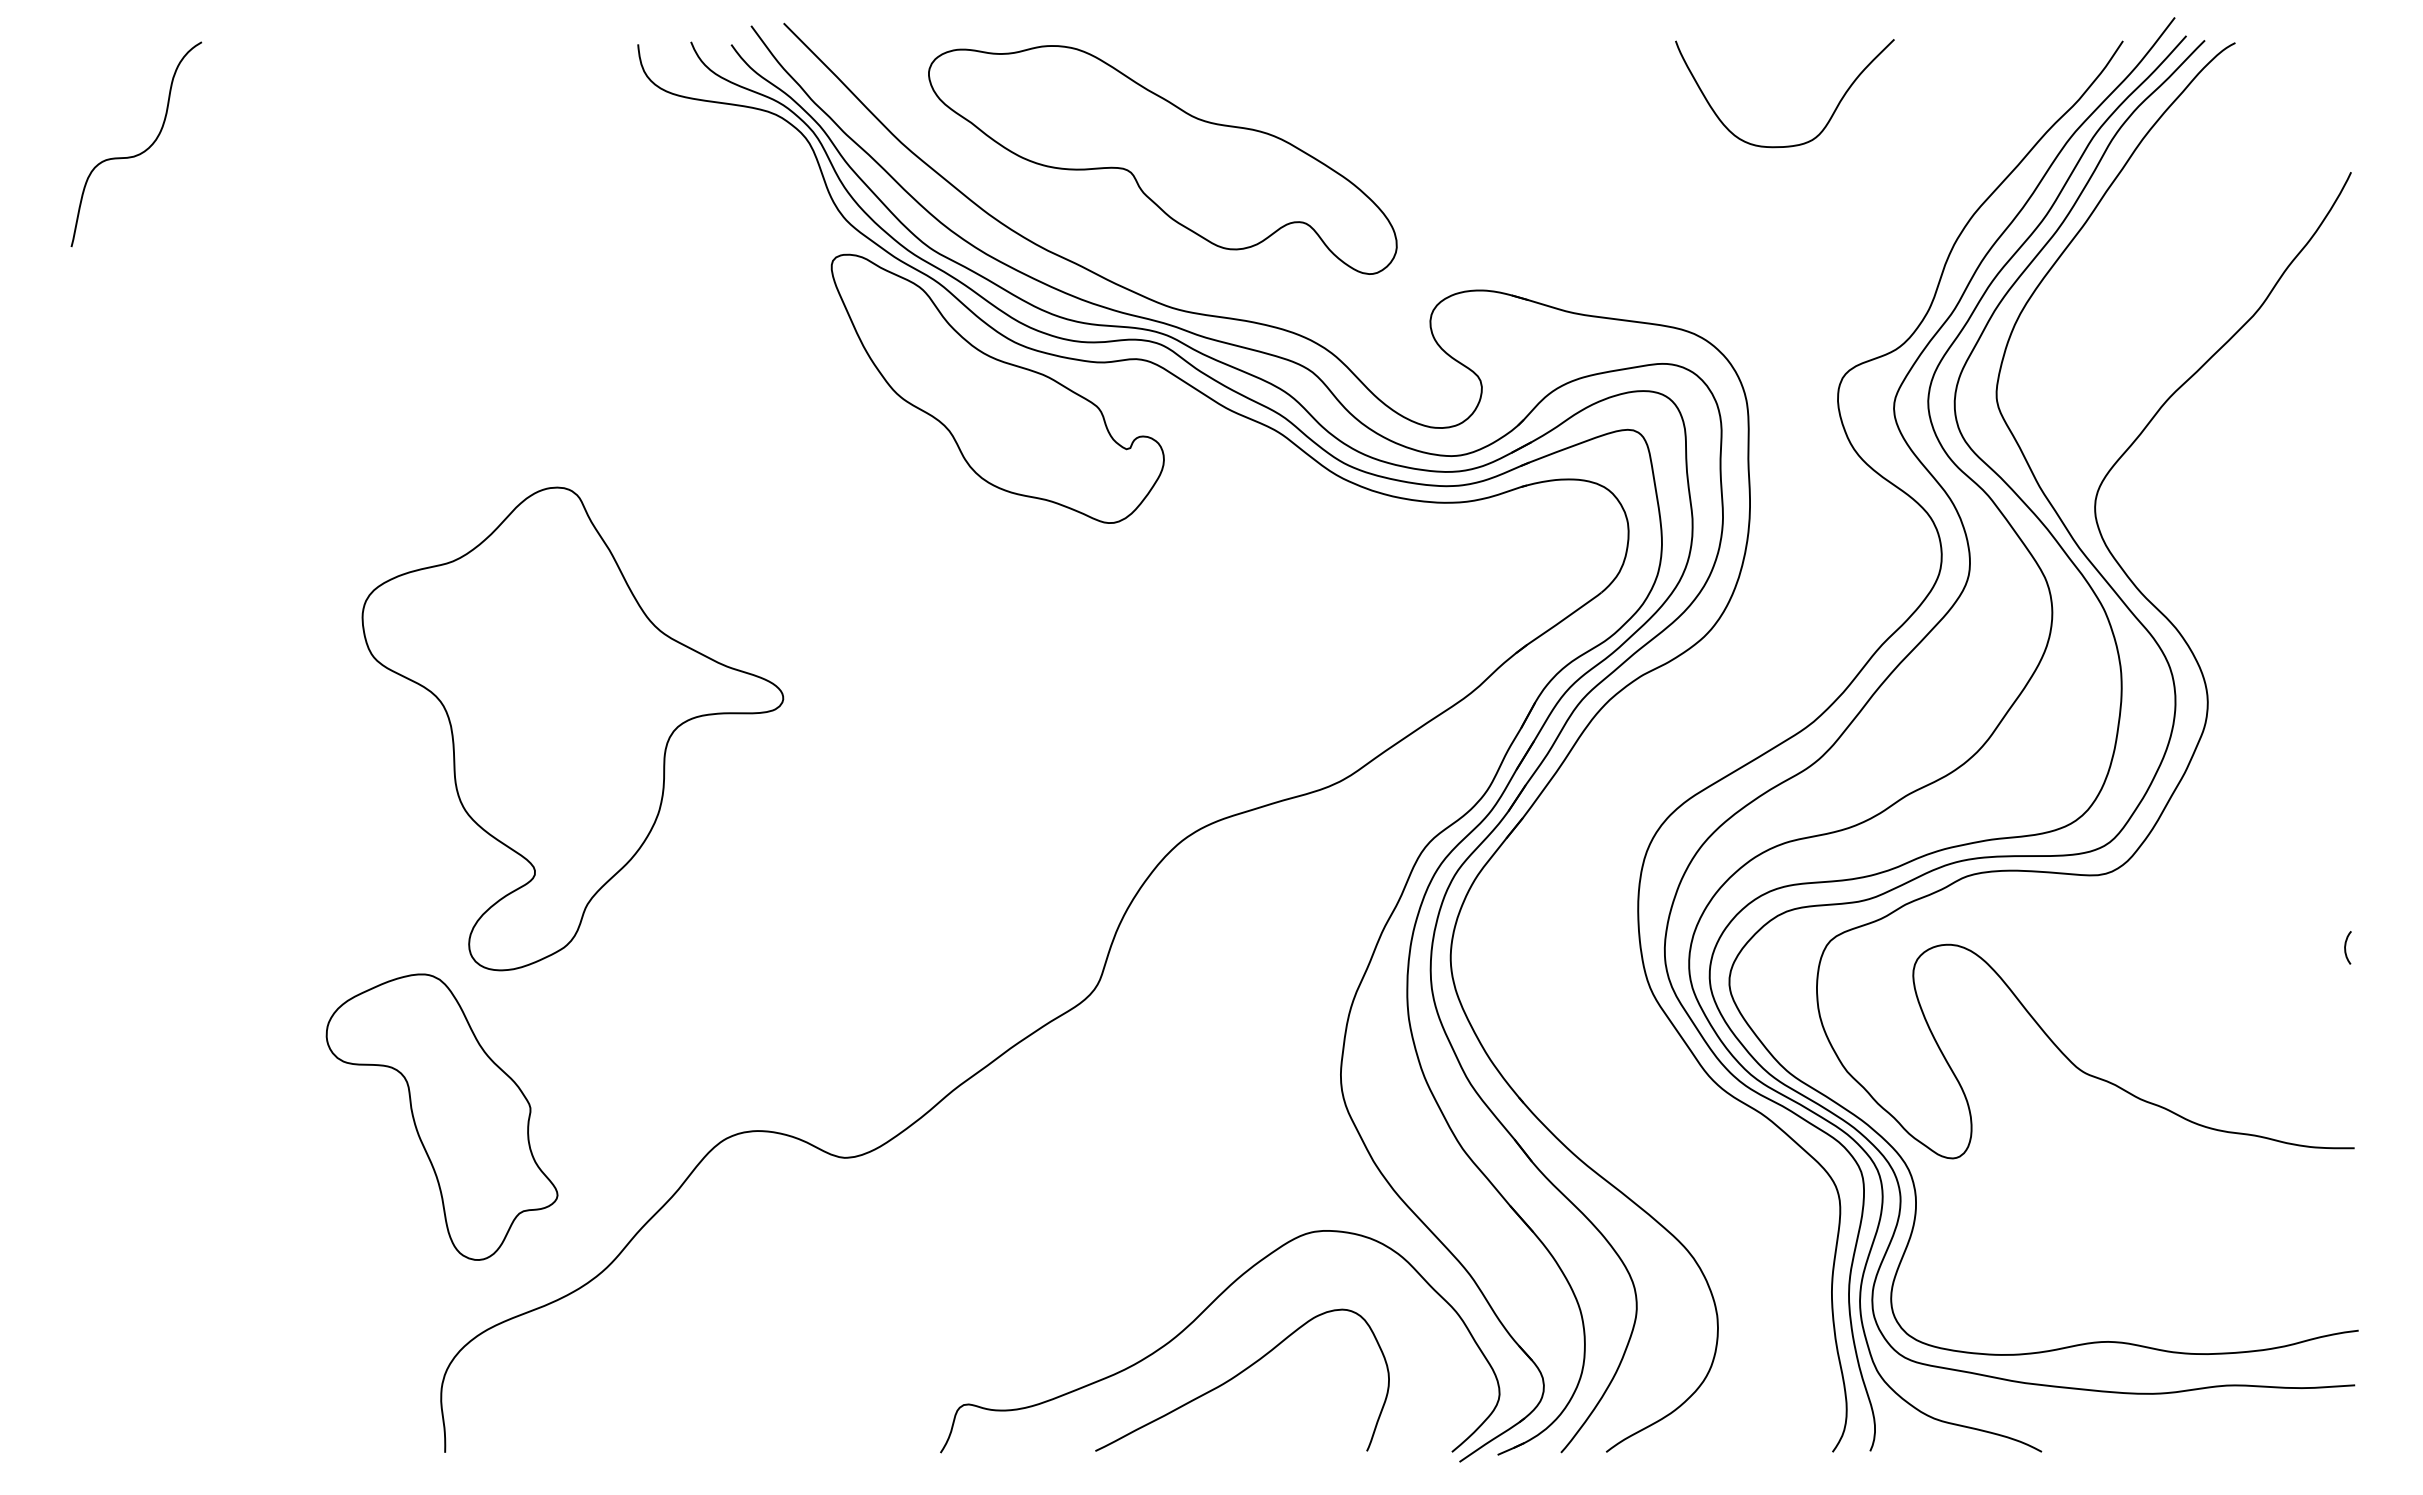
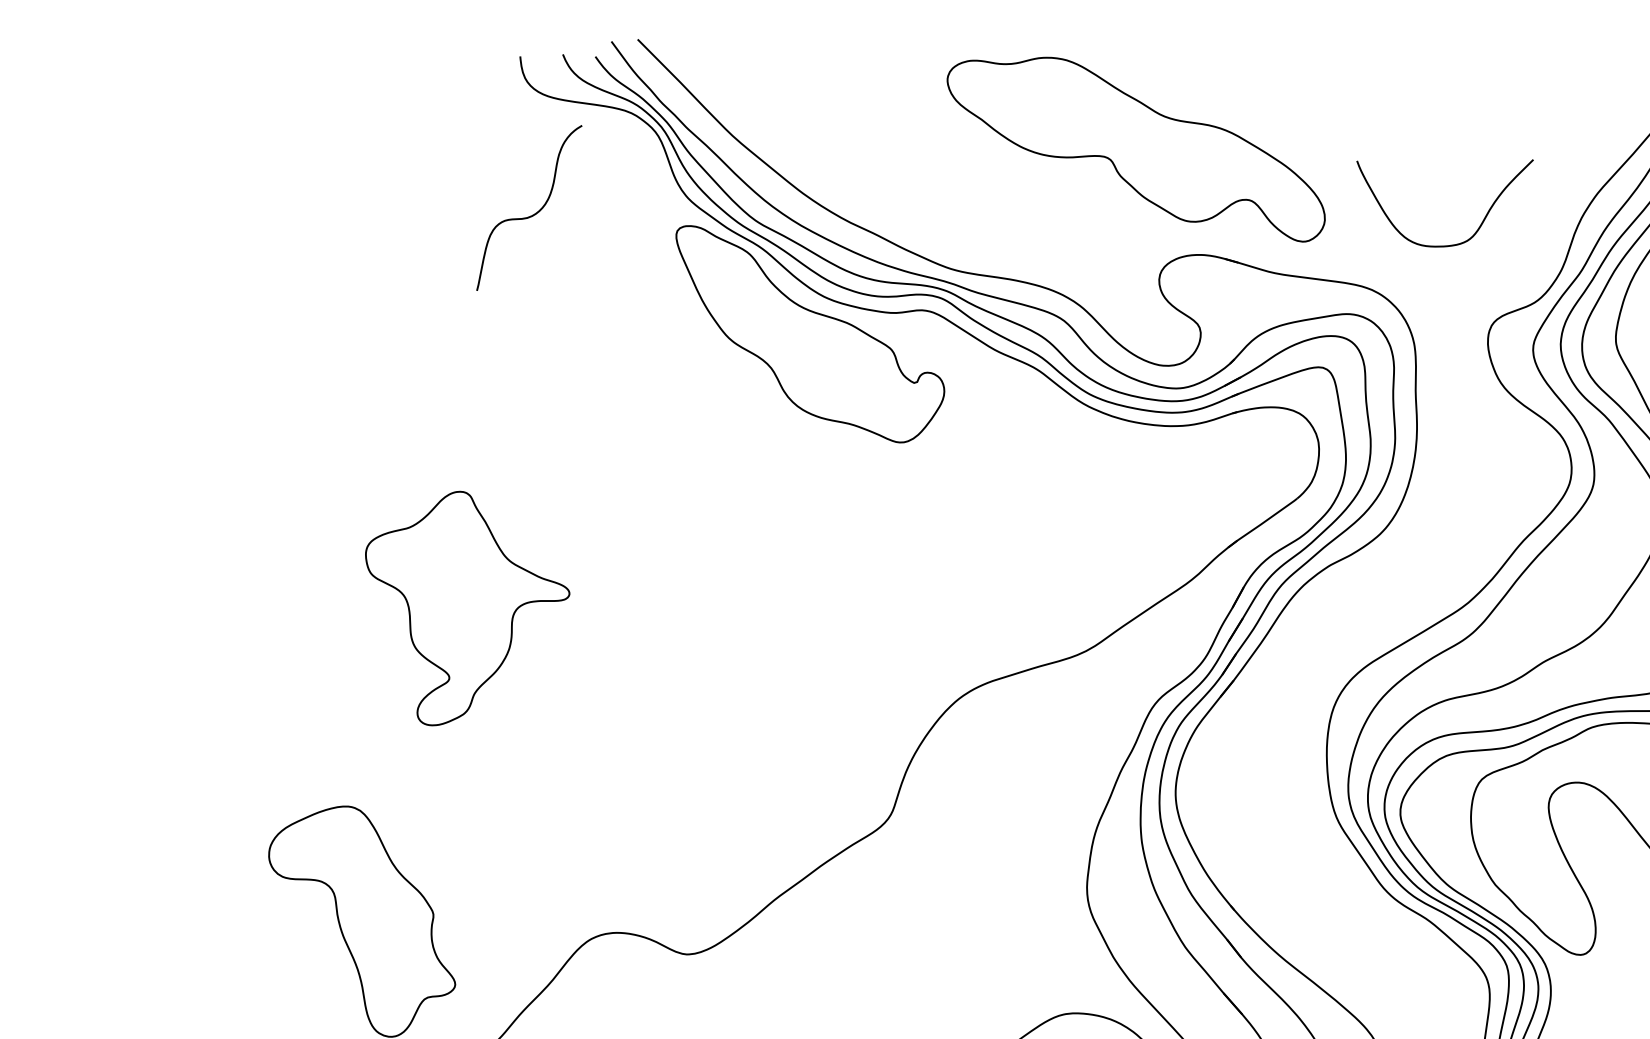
curve: (1827, 121) -> (1479, 225), moved
curve: (140, 152) -> (532, 214), moved
part: (1162, 159) -> (1135, 149), moved
part: (572, 728) -> (467, 608), size x0.6

